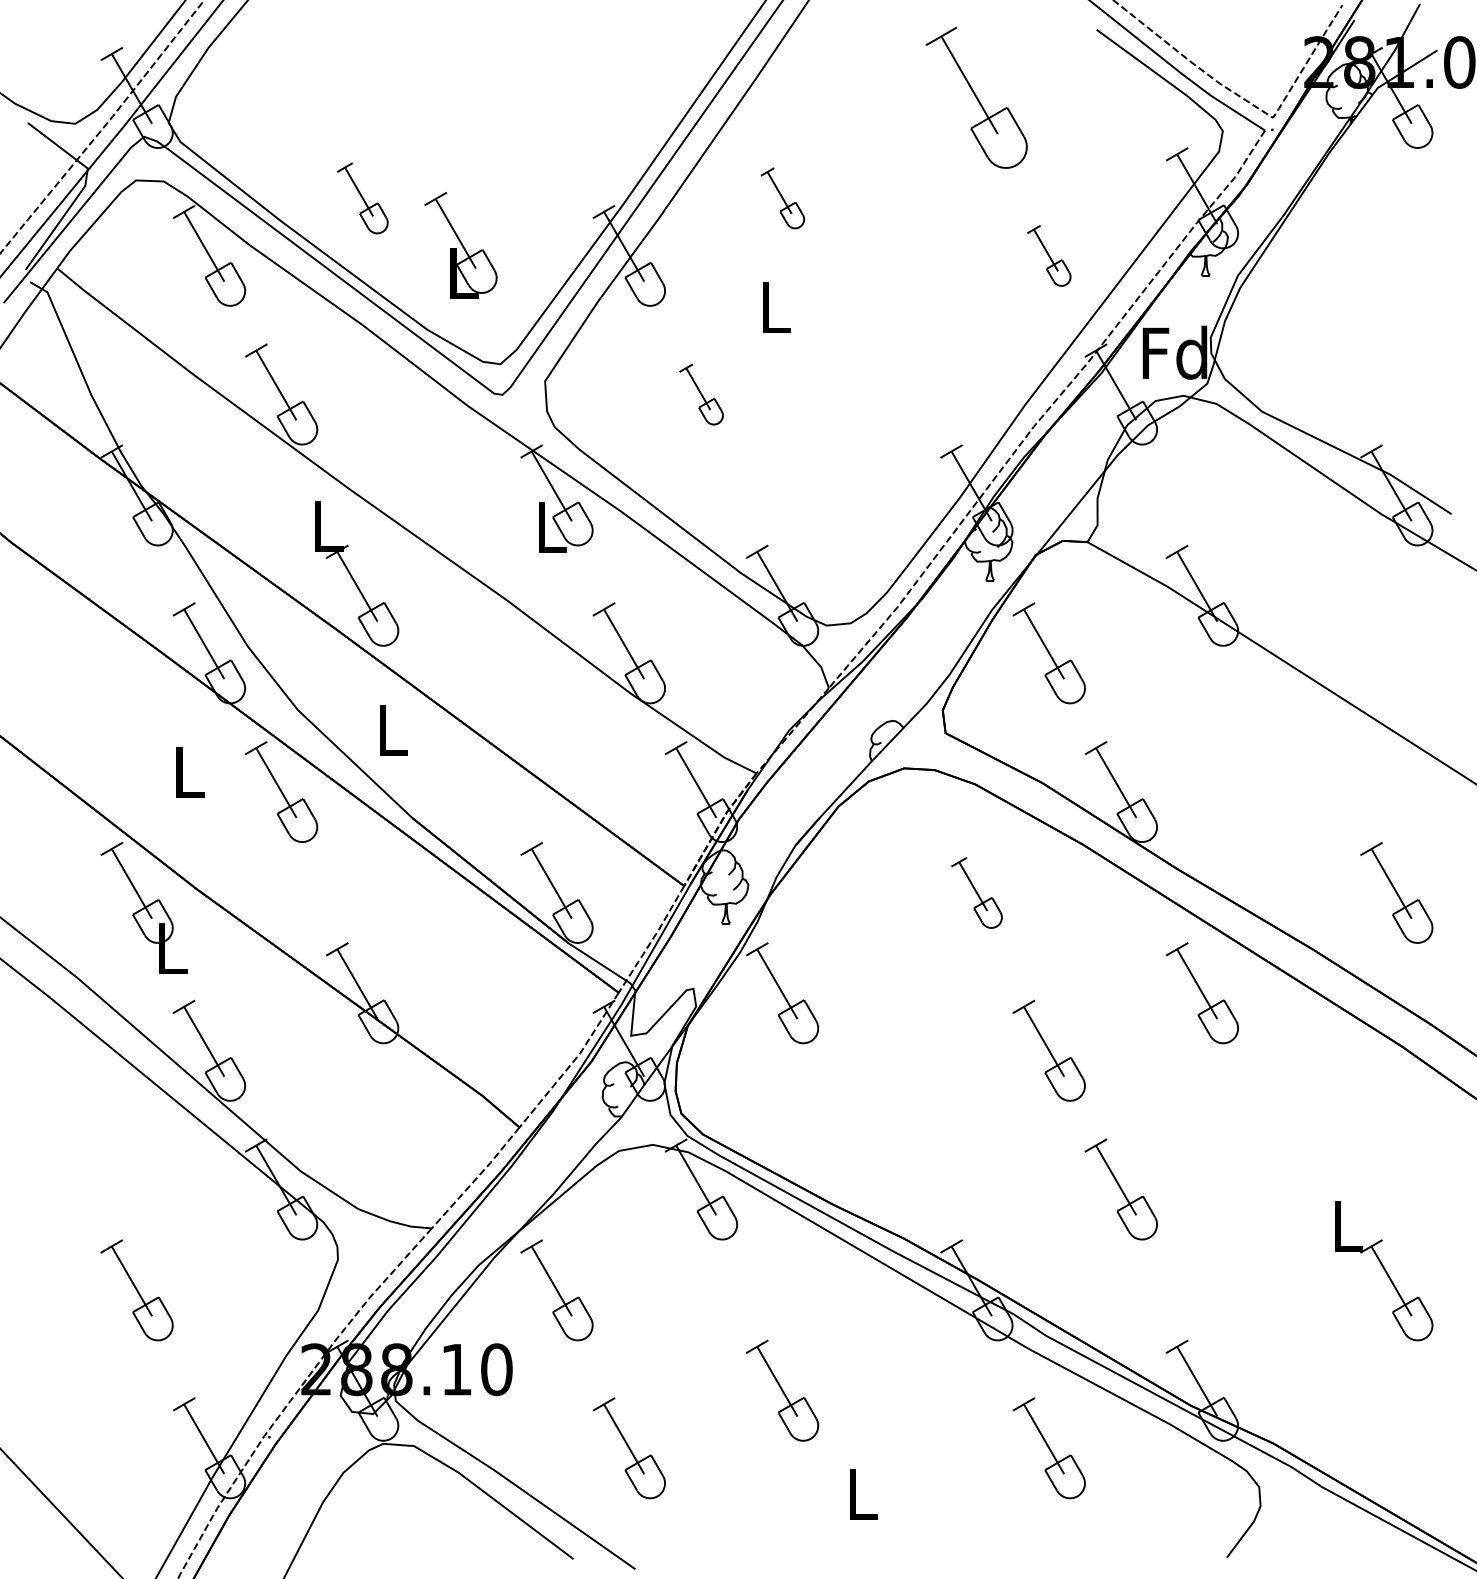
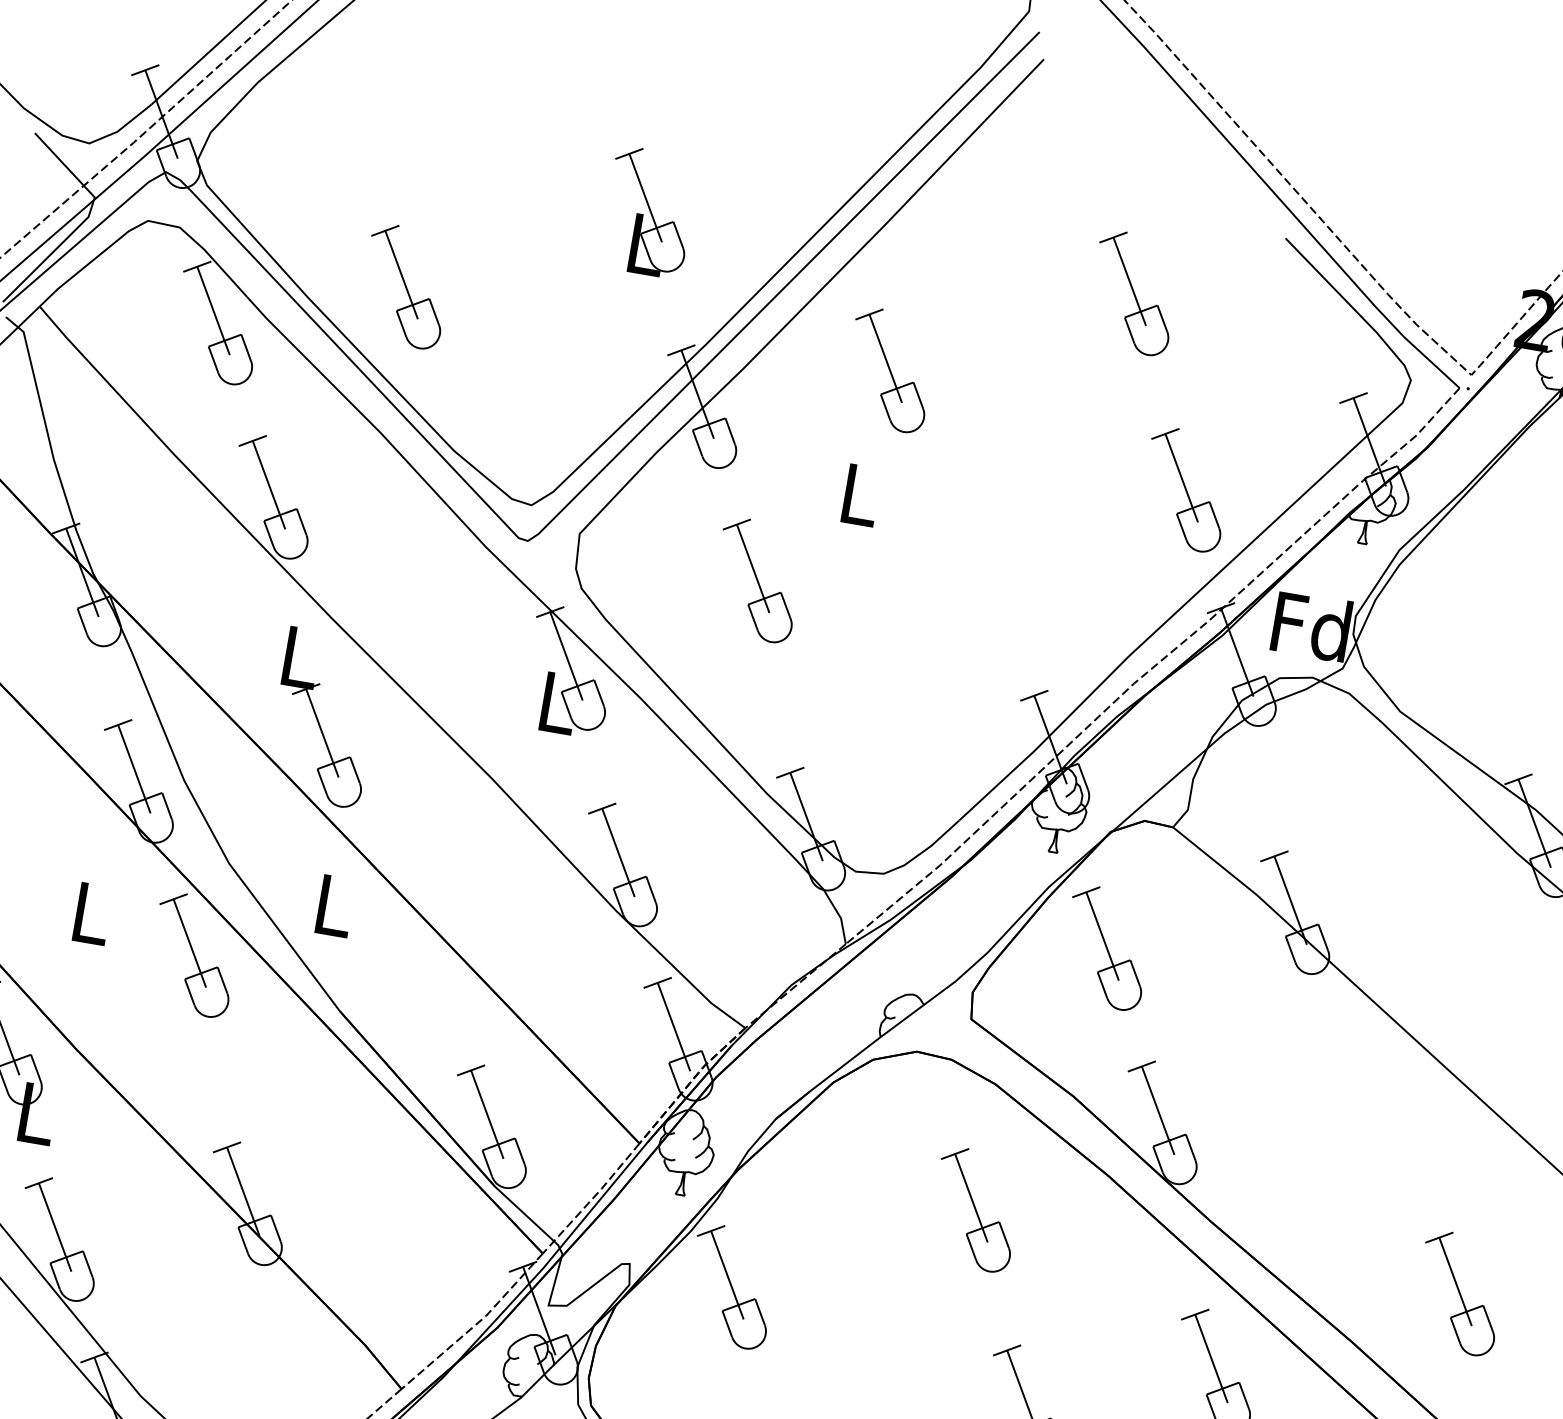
part: (976, 97) -> (1133, 292), size x0.71
part: (362, 198) -> (405, 286), size x1.43
part: (782, 198) -> (889, 370), size x1.67
part: (460, 245) -> (648, 212), moved
part: (1048, 255) -> (1185, 489), size x1.67
part: (701, 394) -> (757, 580), size x1.67
part: (976, 892) -> (975, 1209), size x1.43

